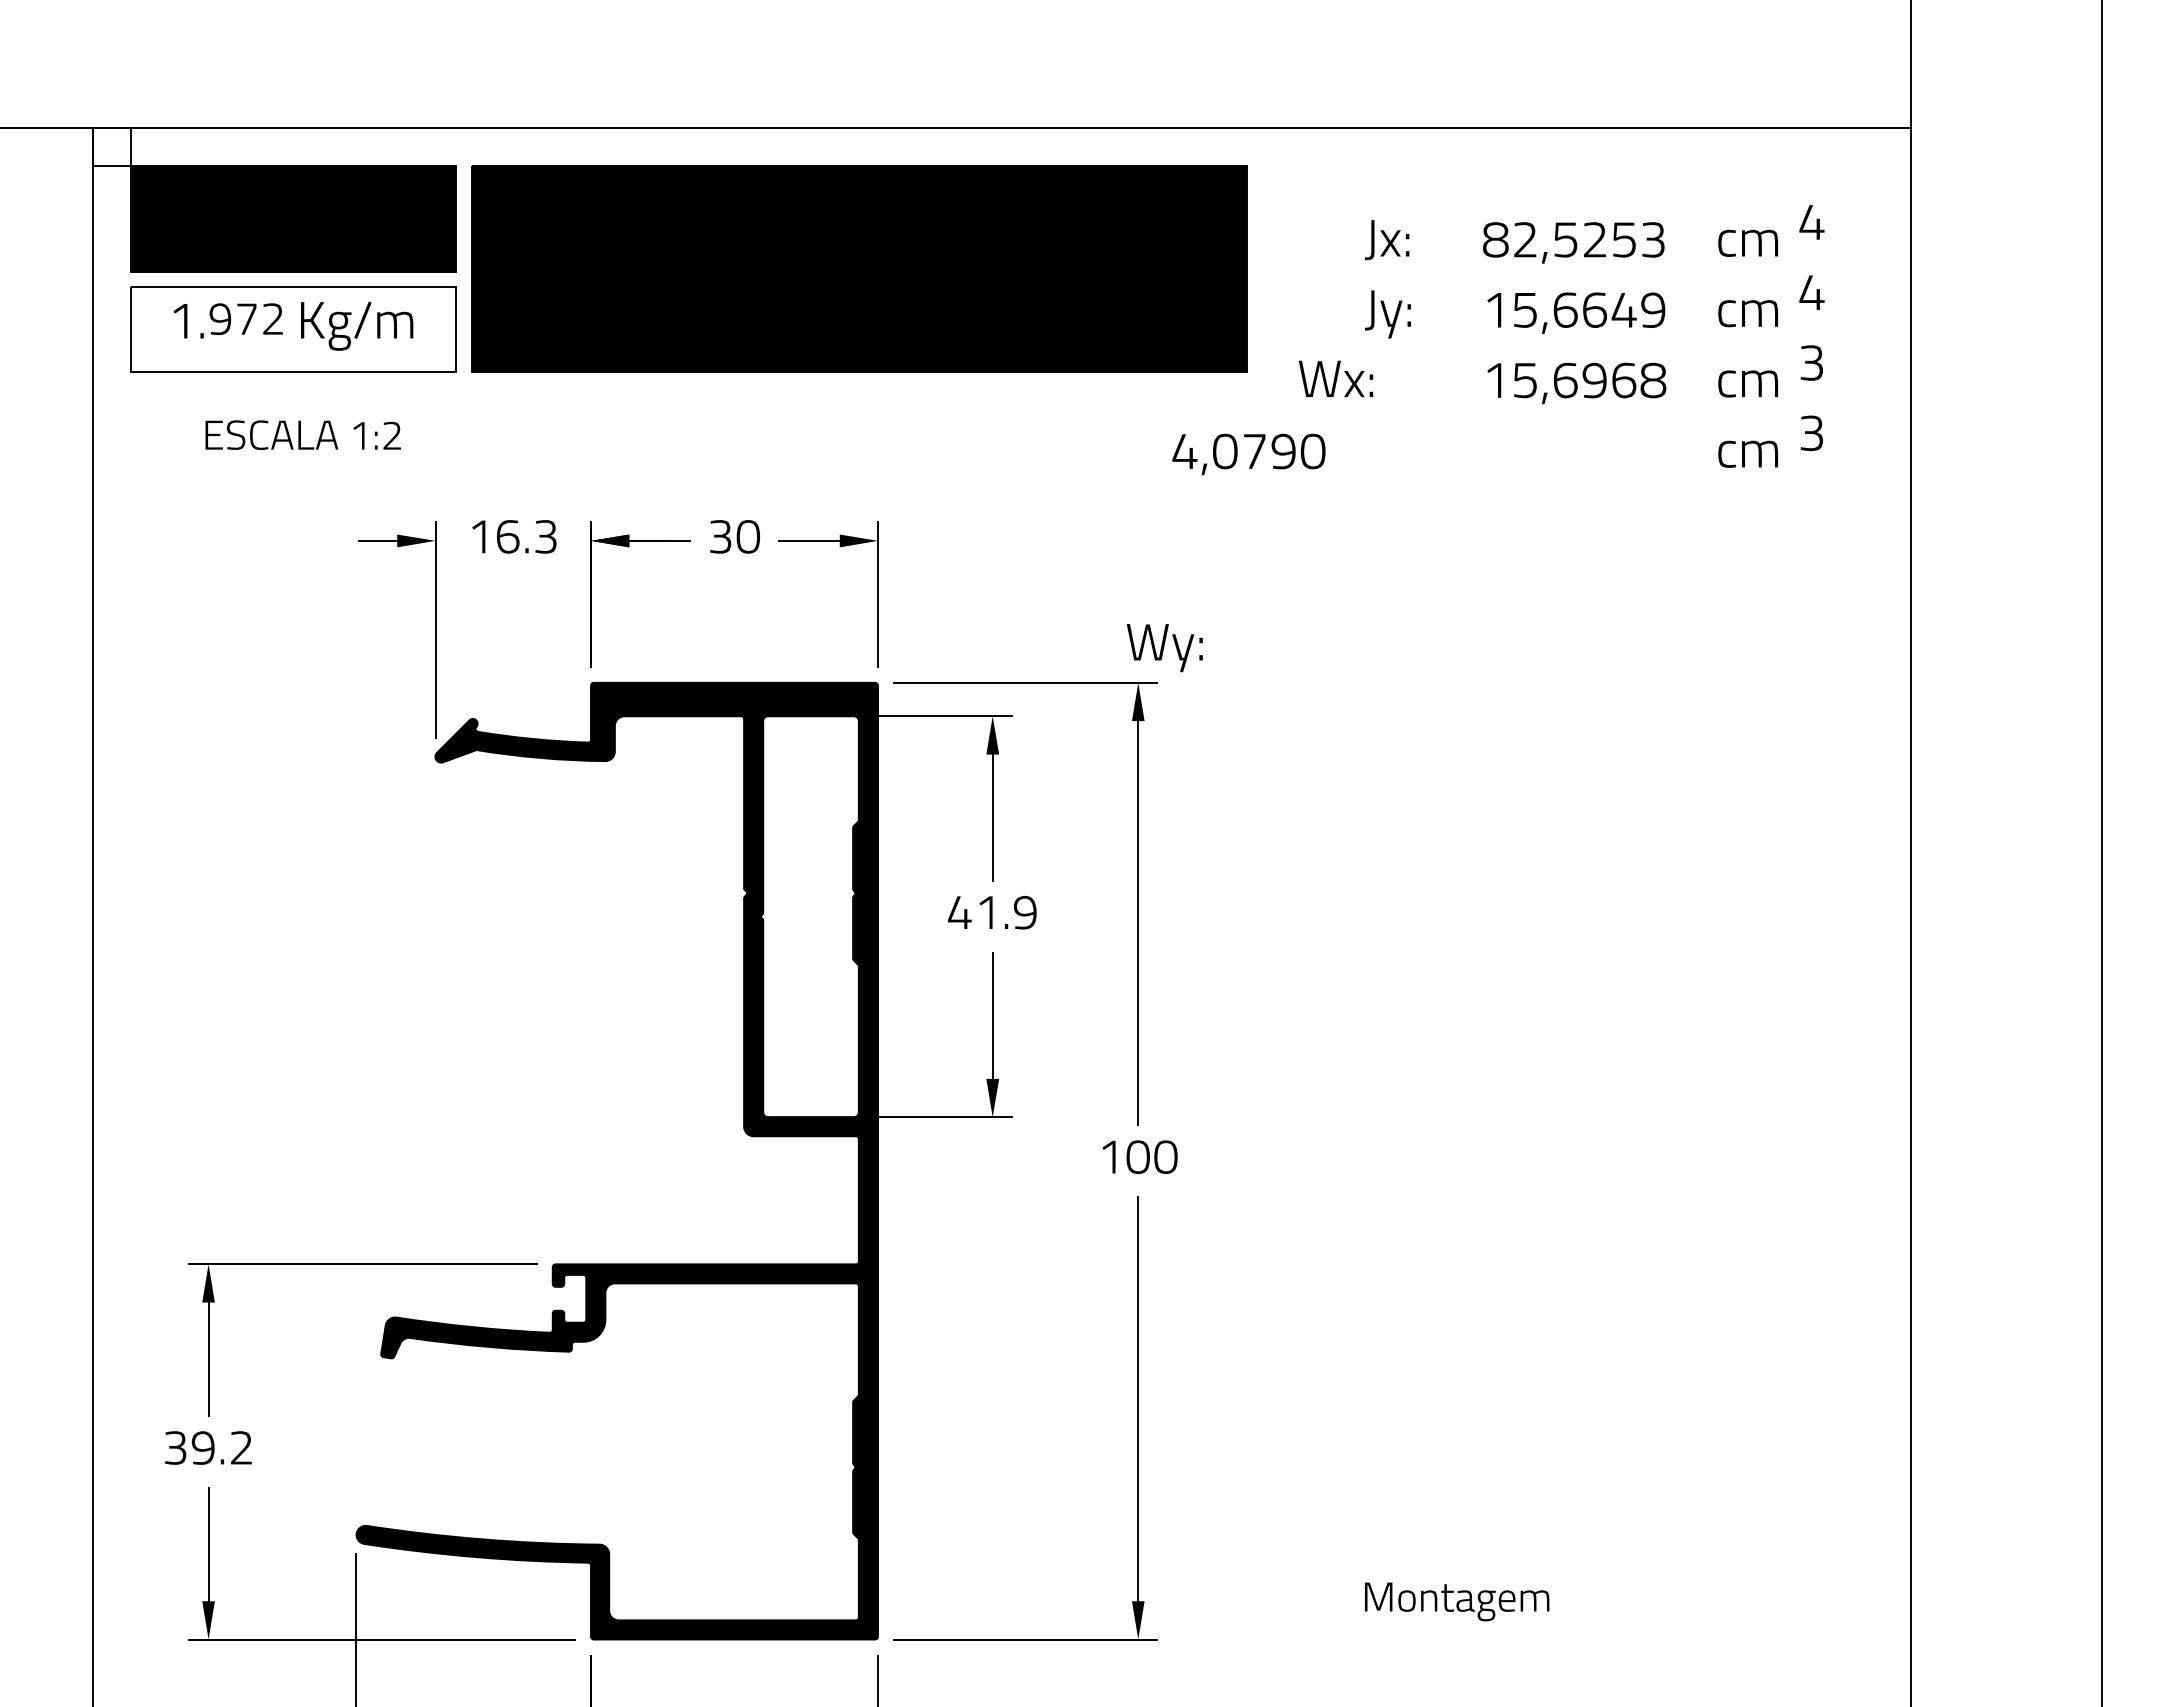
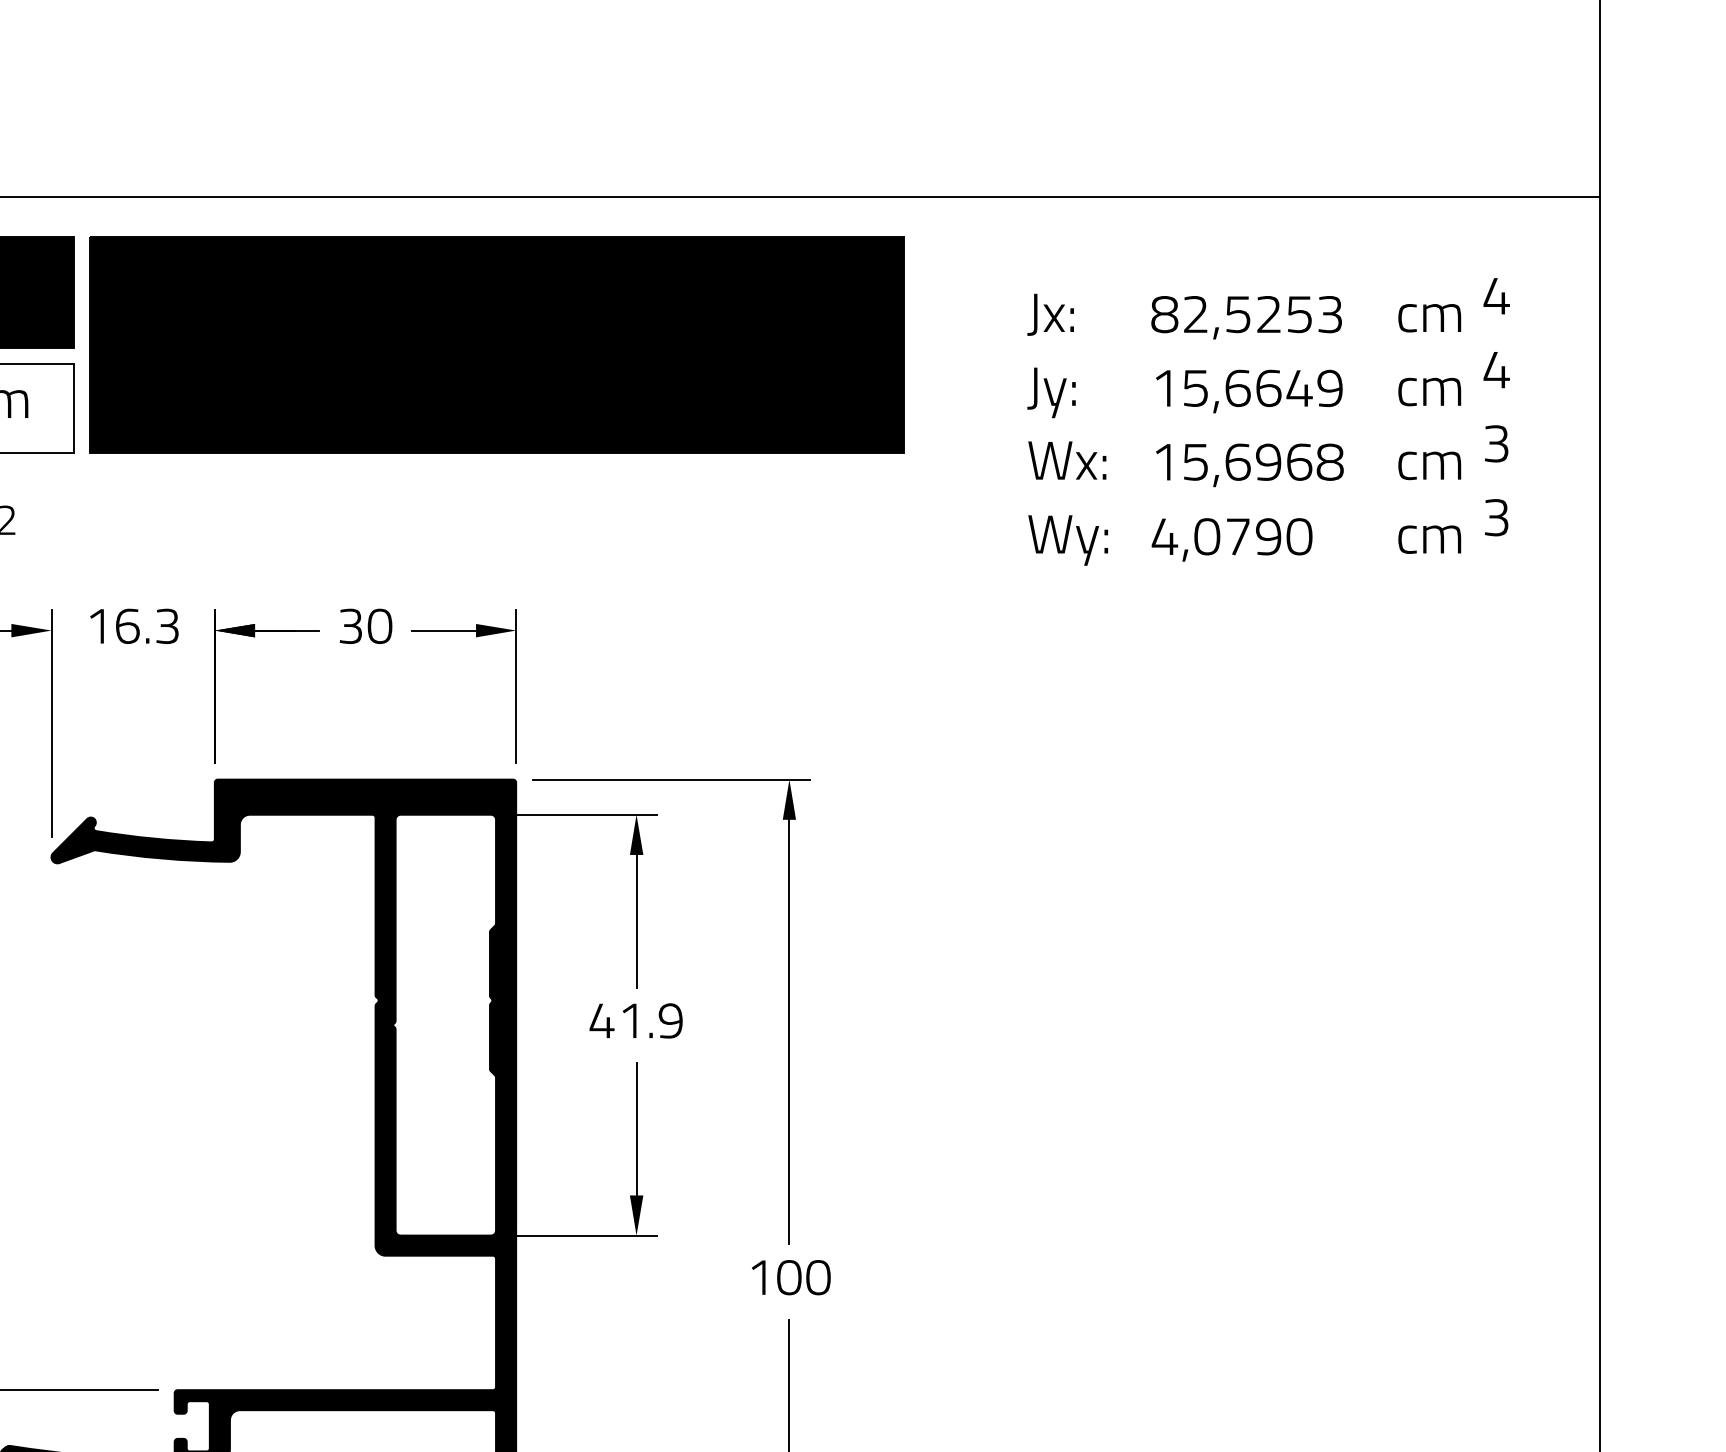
text: (1336, 378) -> (1067, 460), moved
text: (1248, 454) -> (1231, 539), moved
text: (1164, 648) -> (1067, 540), moved

